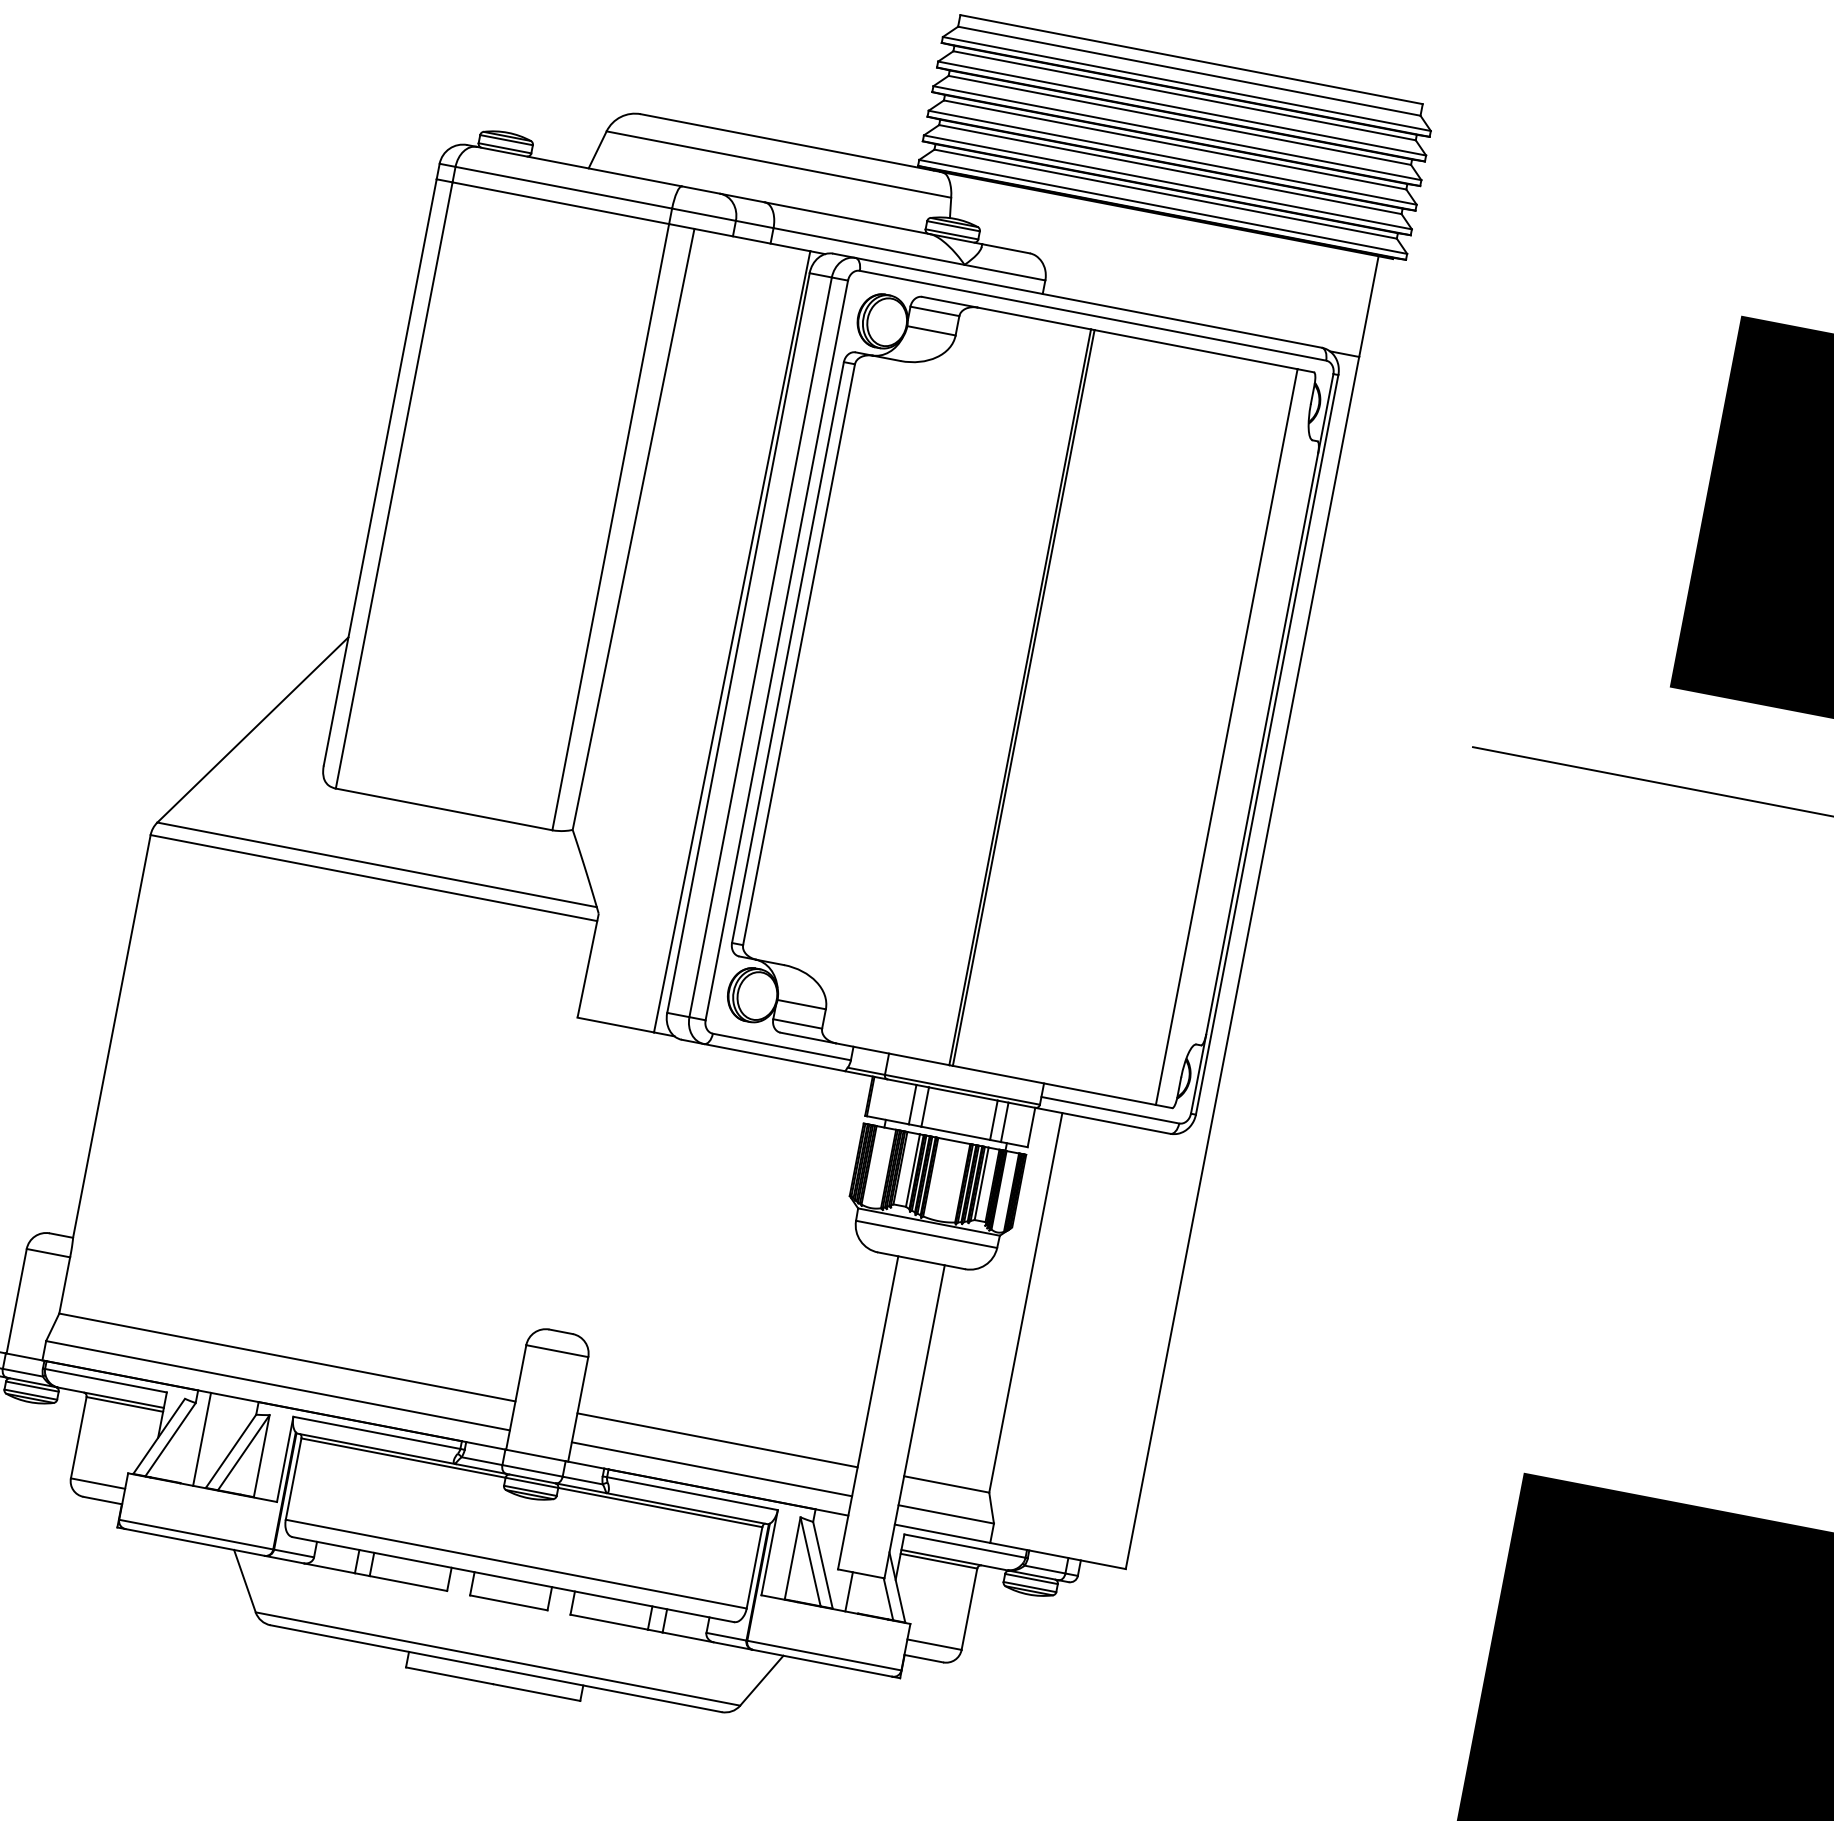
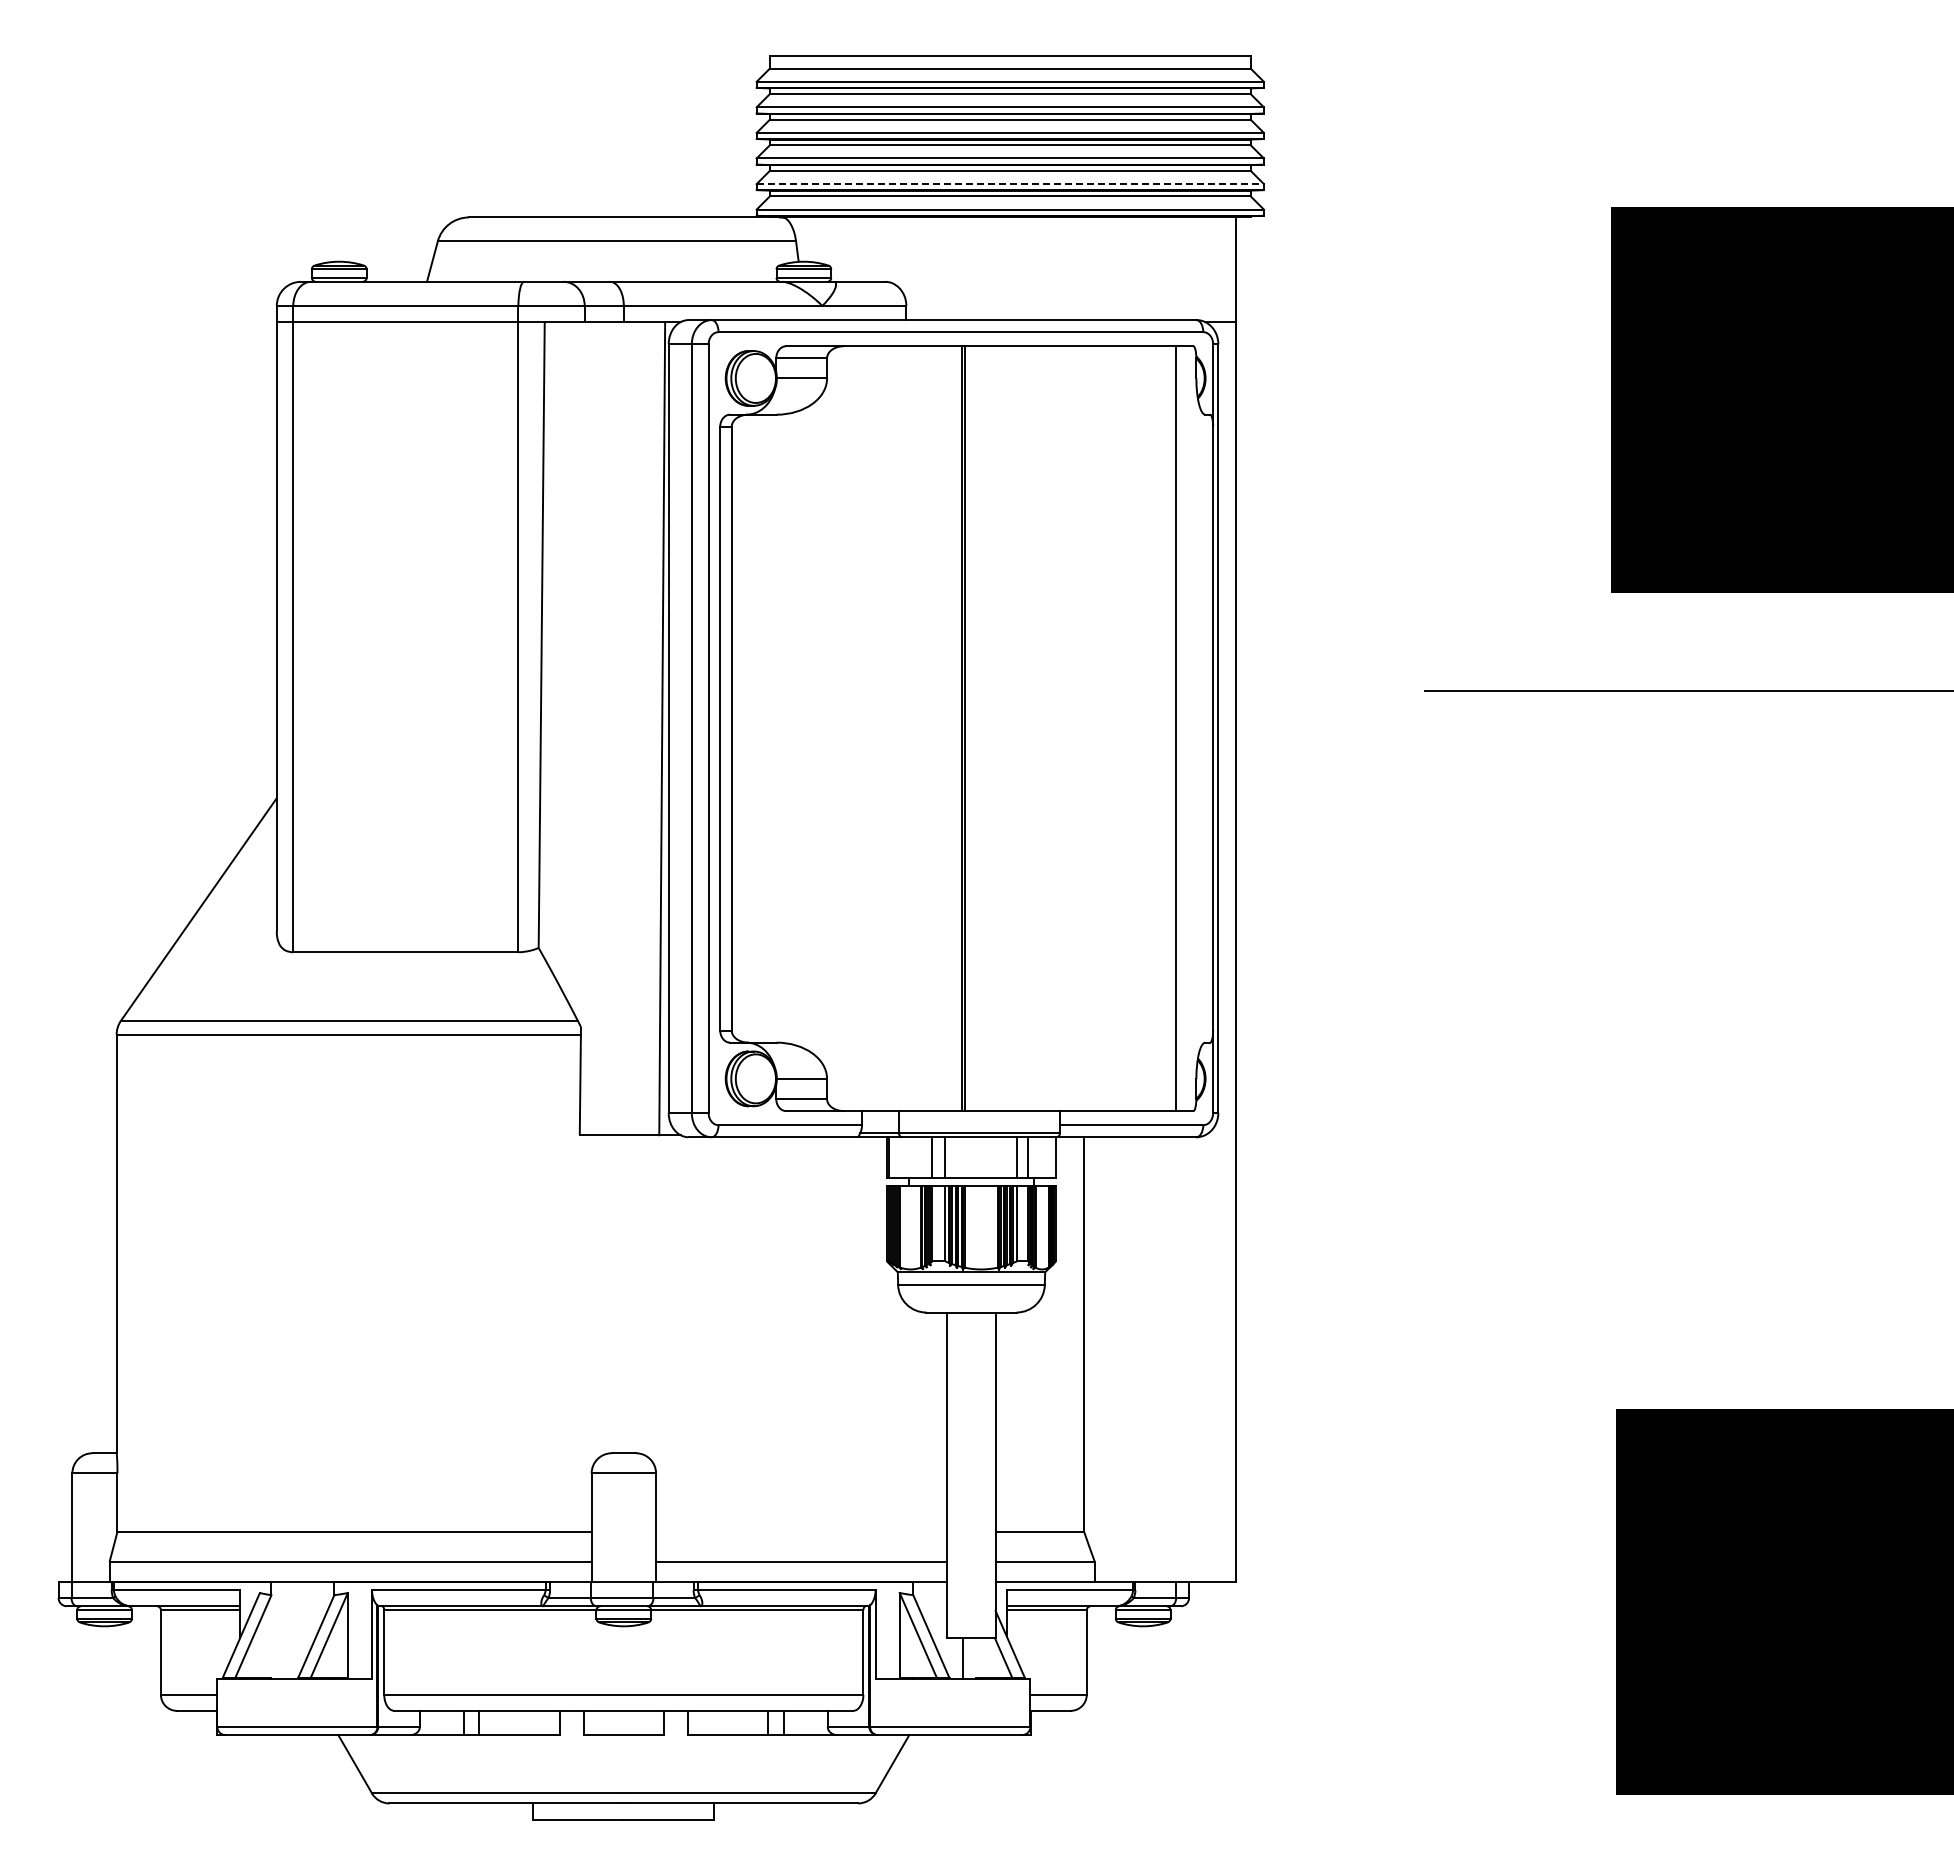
line: (1168, 182) -> (1010, 184), solid -> dashed
line: (201, 1439) -> (284, 1630), removed
line: (717, 1439) -> (801, 1531), removed

